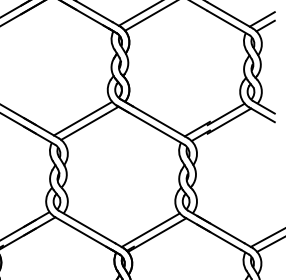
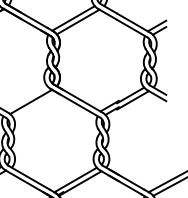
line: (82, 118) -> (25, 98), removed

